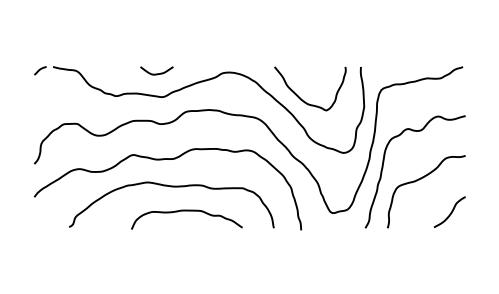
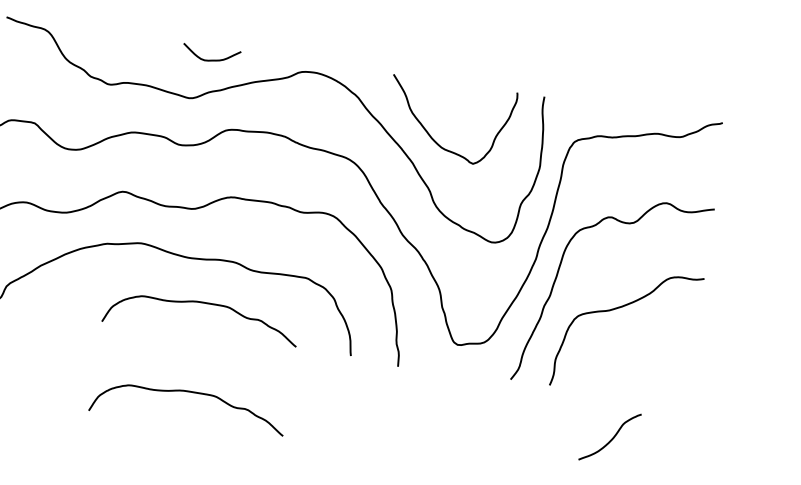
curve: (156, 73) -> (210, 58), moved
curve: (450, 212) -> (611, 437), moved
curve: (186, 262) -> (189, 393), added

